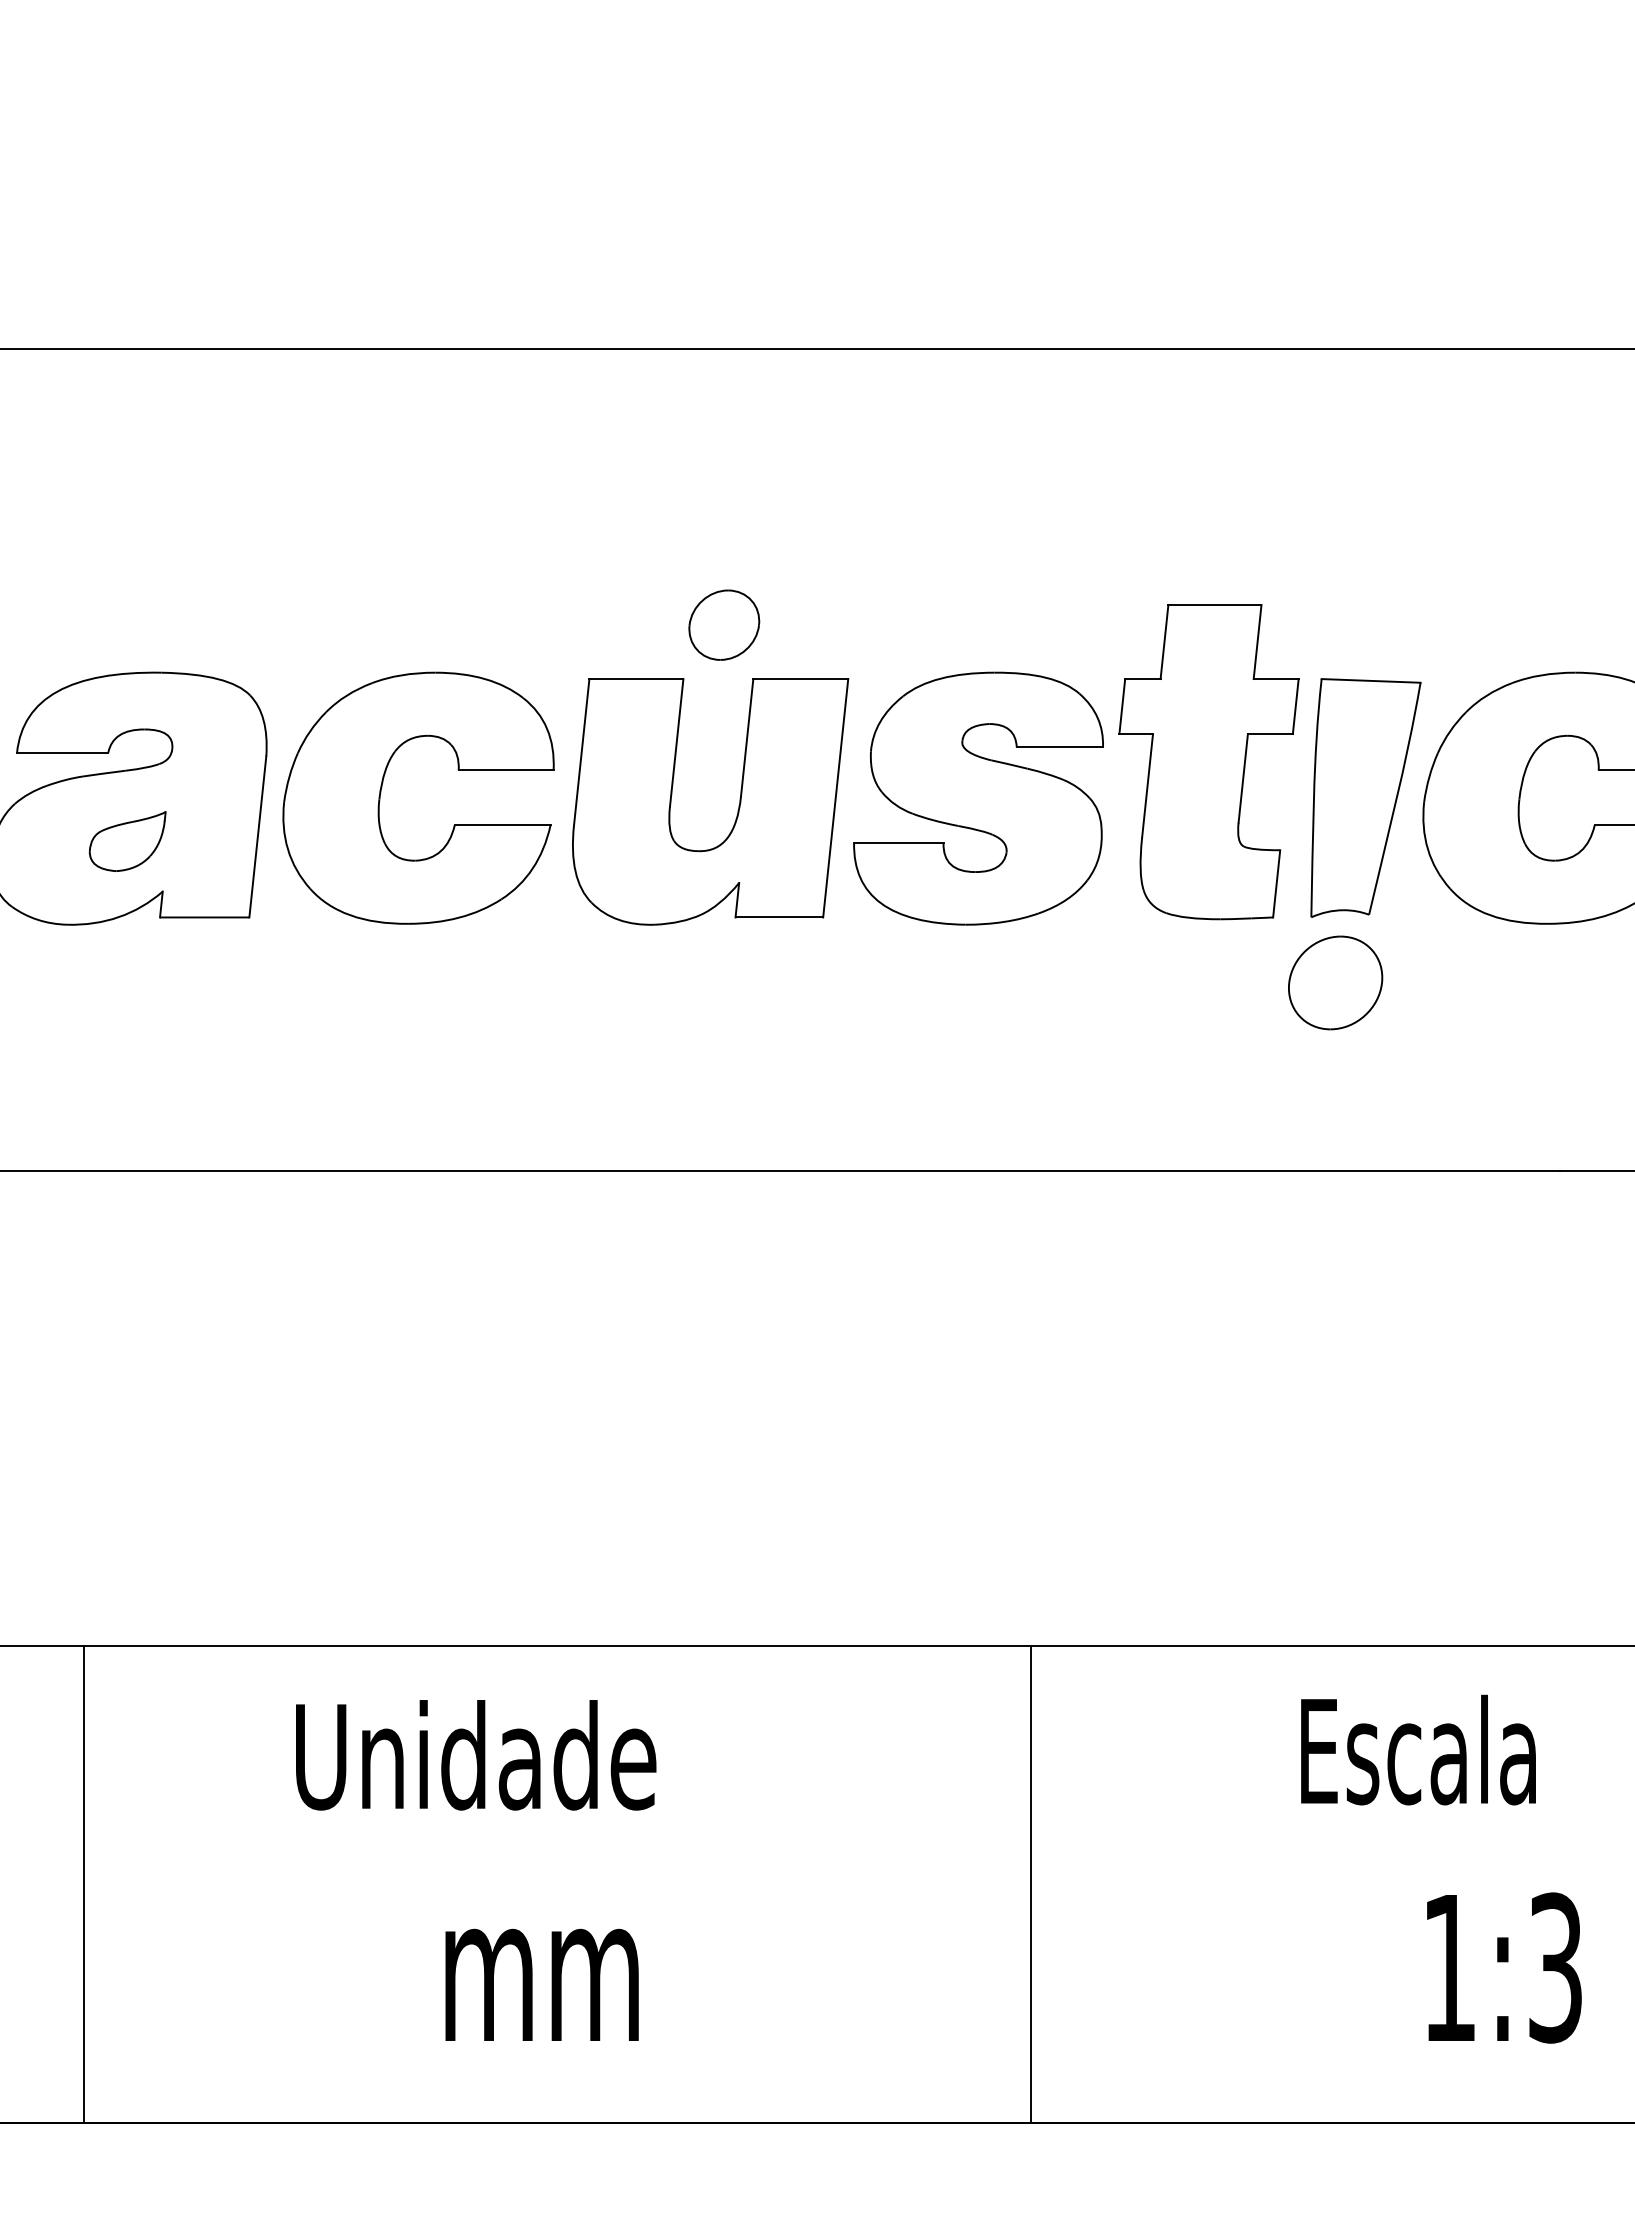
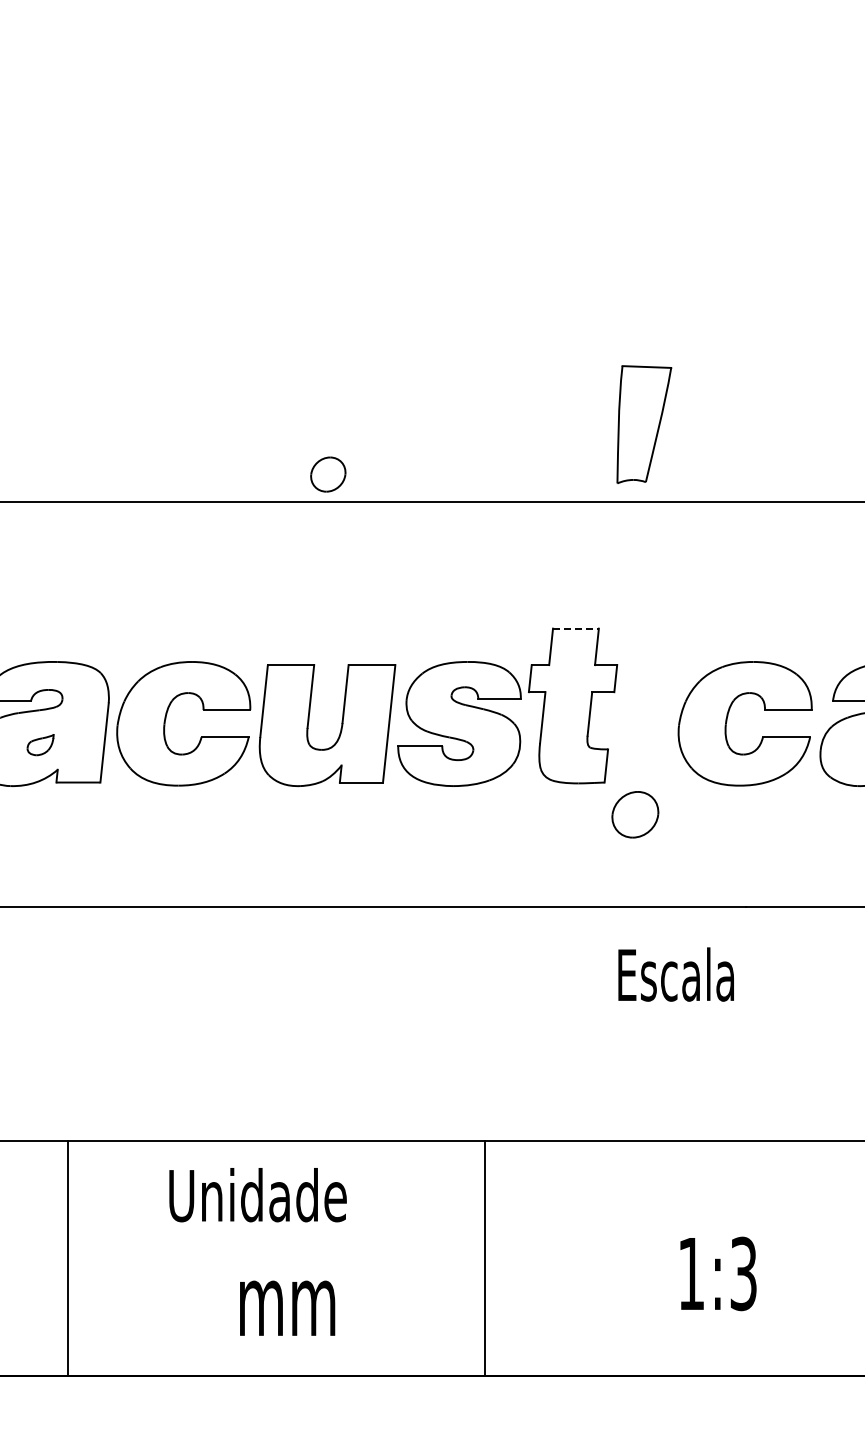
line: (1214, 604) -> (575, 628), solid -> dashed
part: (724, 625) -> (328, 474), moved
part: (1366, 797) -> (644, 424), moved
part: (127, 840) -> (40, 744), size x0.7
text: (1417, 1749) -> (675, 974), moved
text: (474, 1756) -> (257, 1195), moved
line: (83, 1883) -> (67, 1258), moved
text: (1504, 1967) -> (718, 1273), moved
text: (541, 1983) -> (287, 1307), moved

